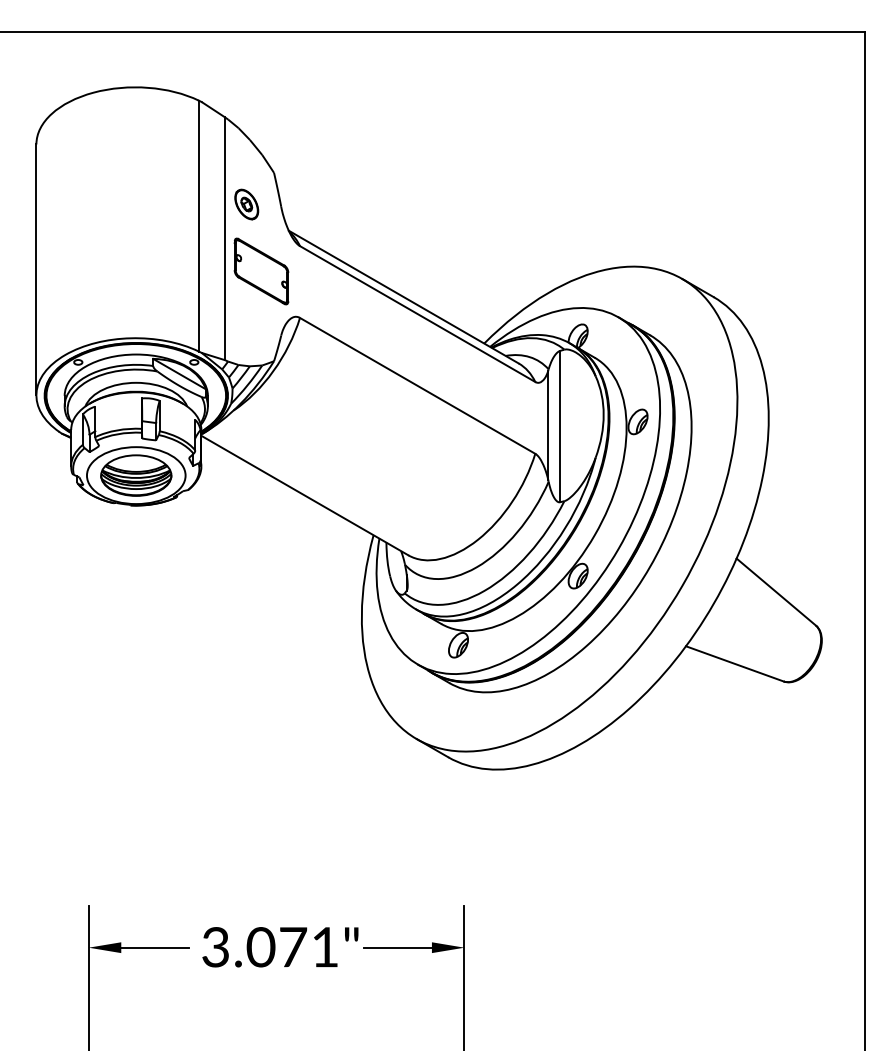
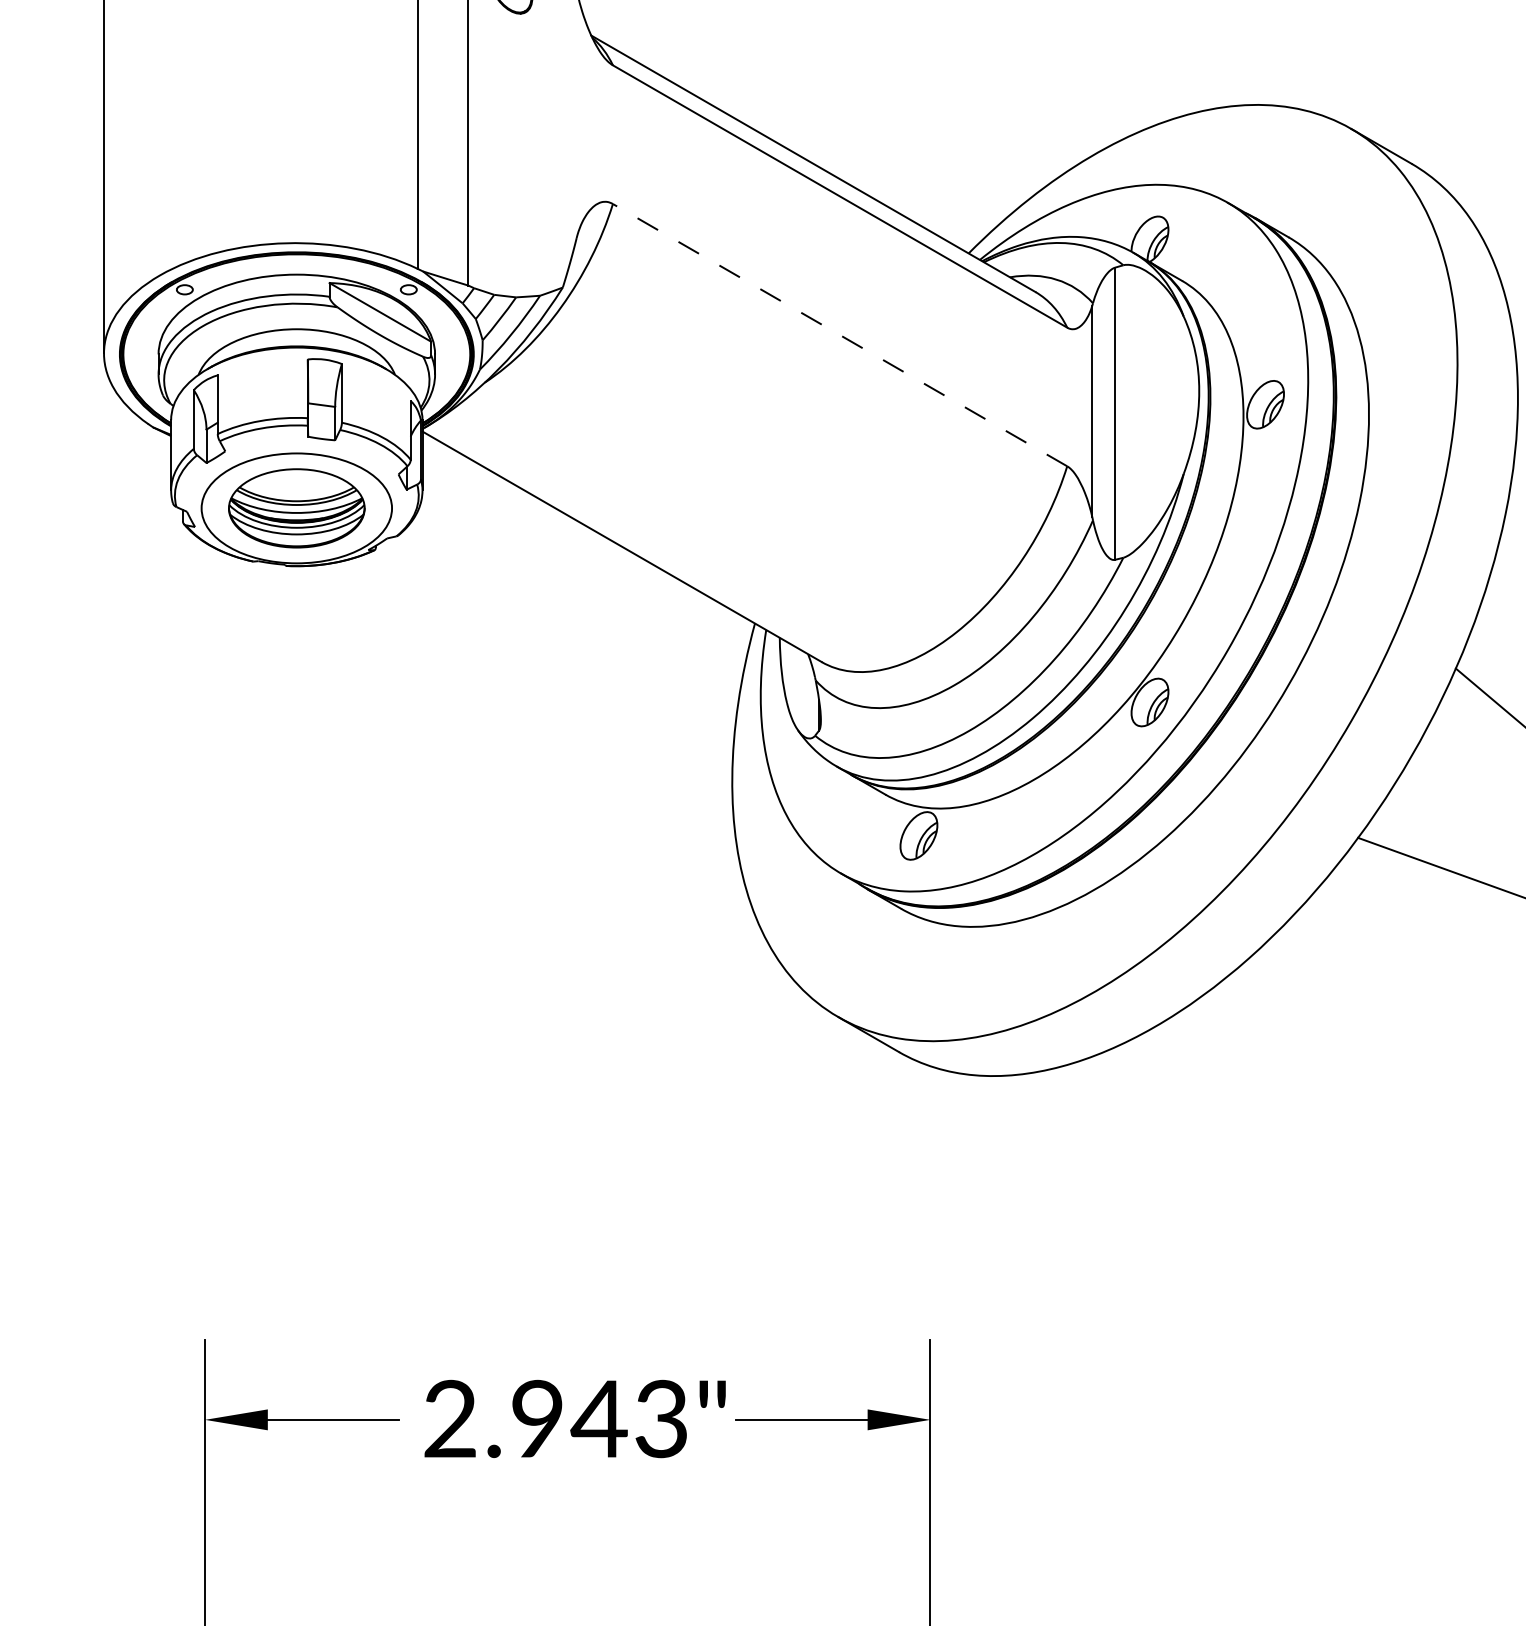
part: (261, 271) -> (538, 114), removed
line: (417, 385) -> (839, 334), solid -> dashed
text: (270, 947) -> (555, 1419), 3.071" -> 2.943"

